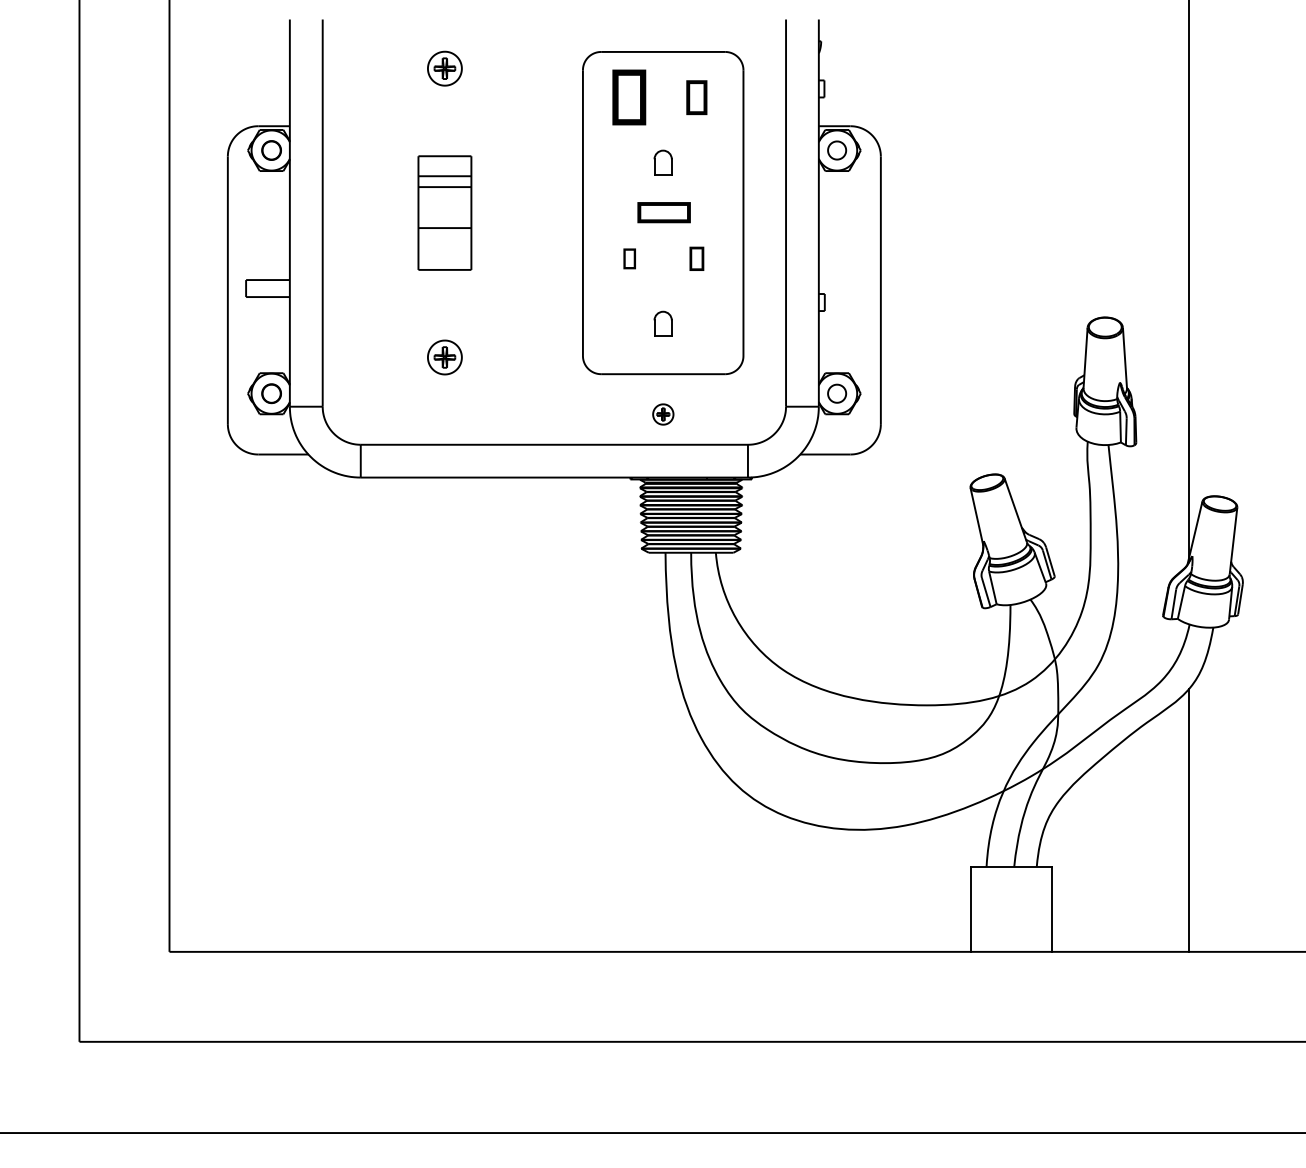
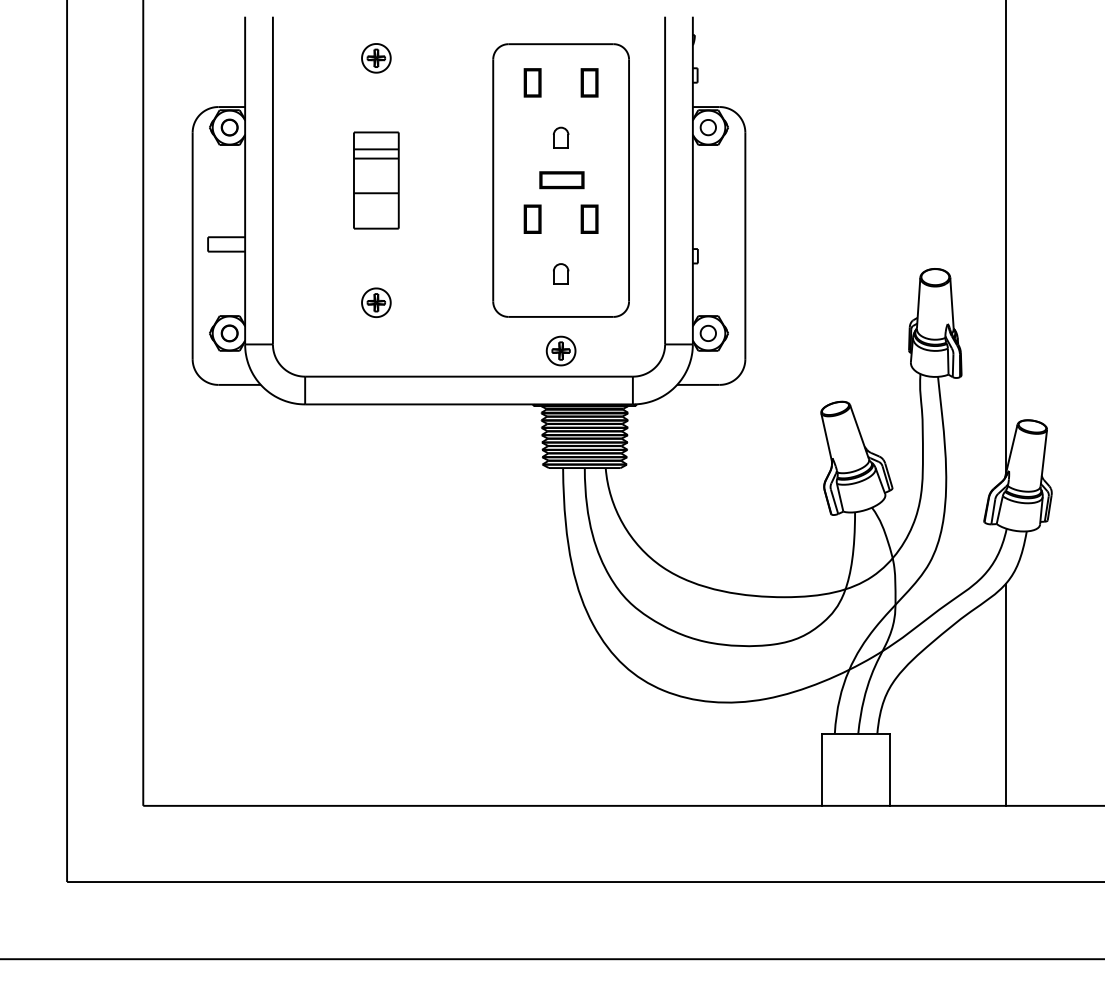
part: (629, 97) -> (532, 82), size x0.62
part: (629, 258) -> (532, 218), size x1.67
part: (696, 258) -> (589, 218), size x1.43
part: (663, 414) -> (561, 351), size x1.67

